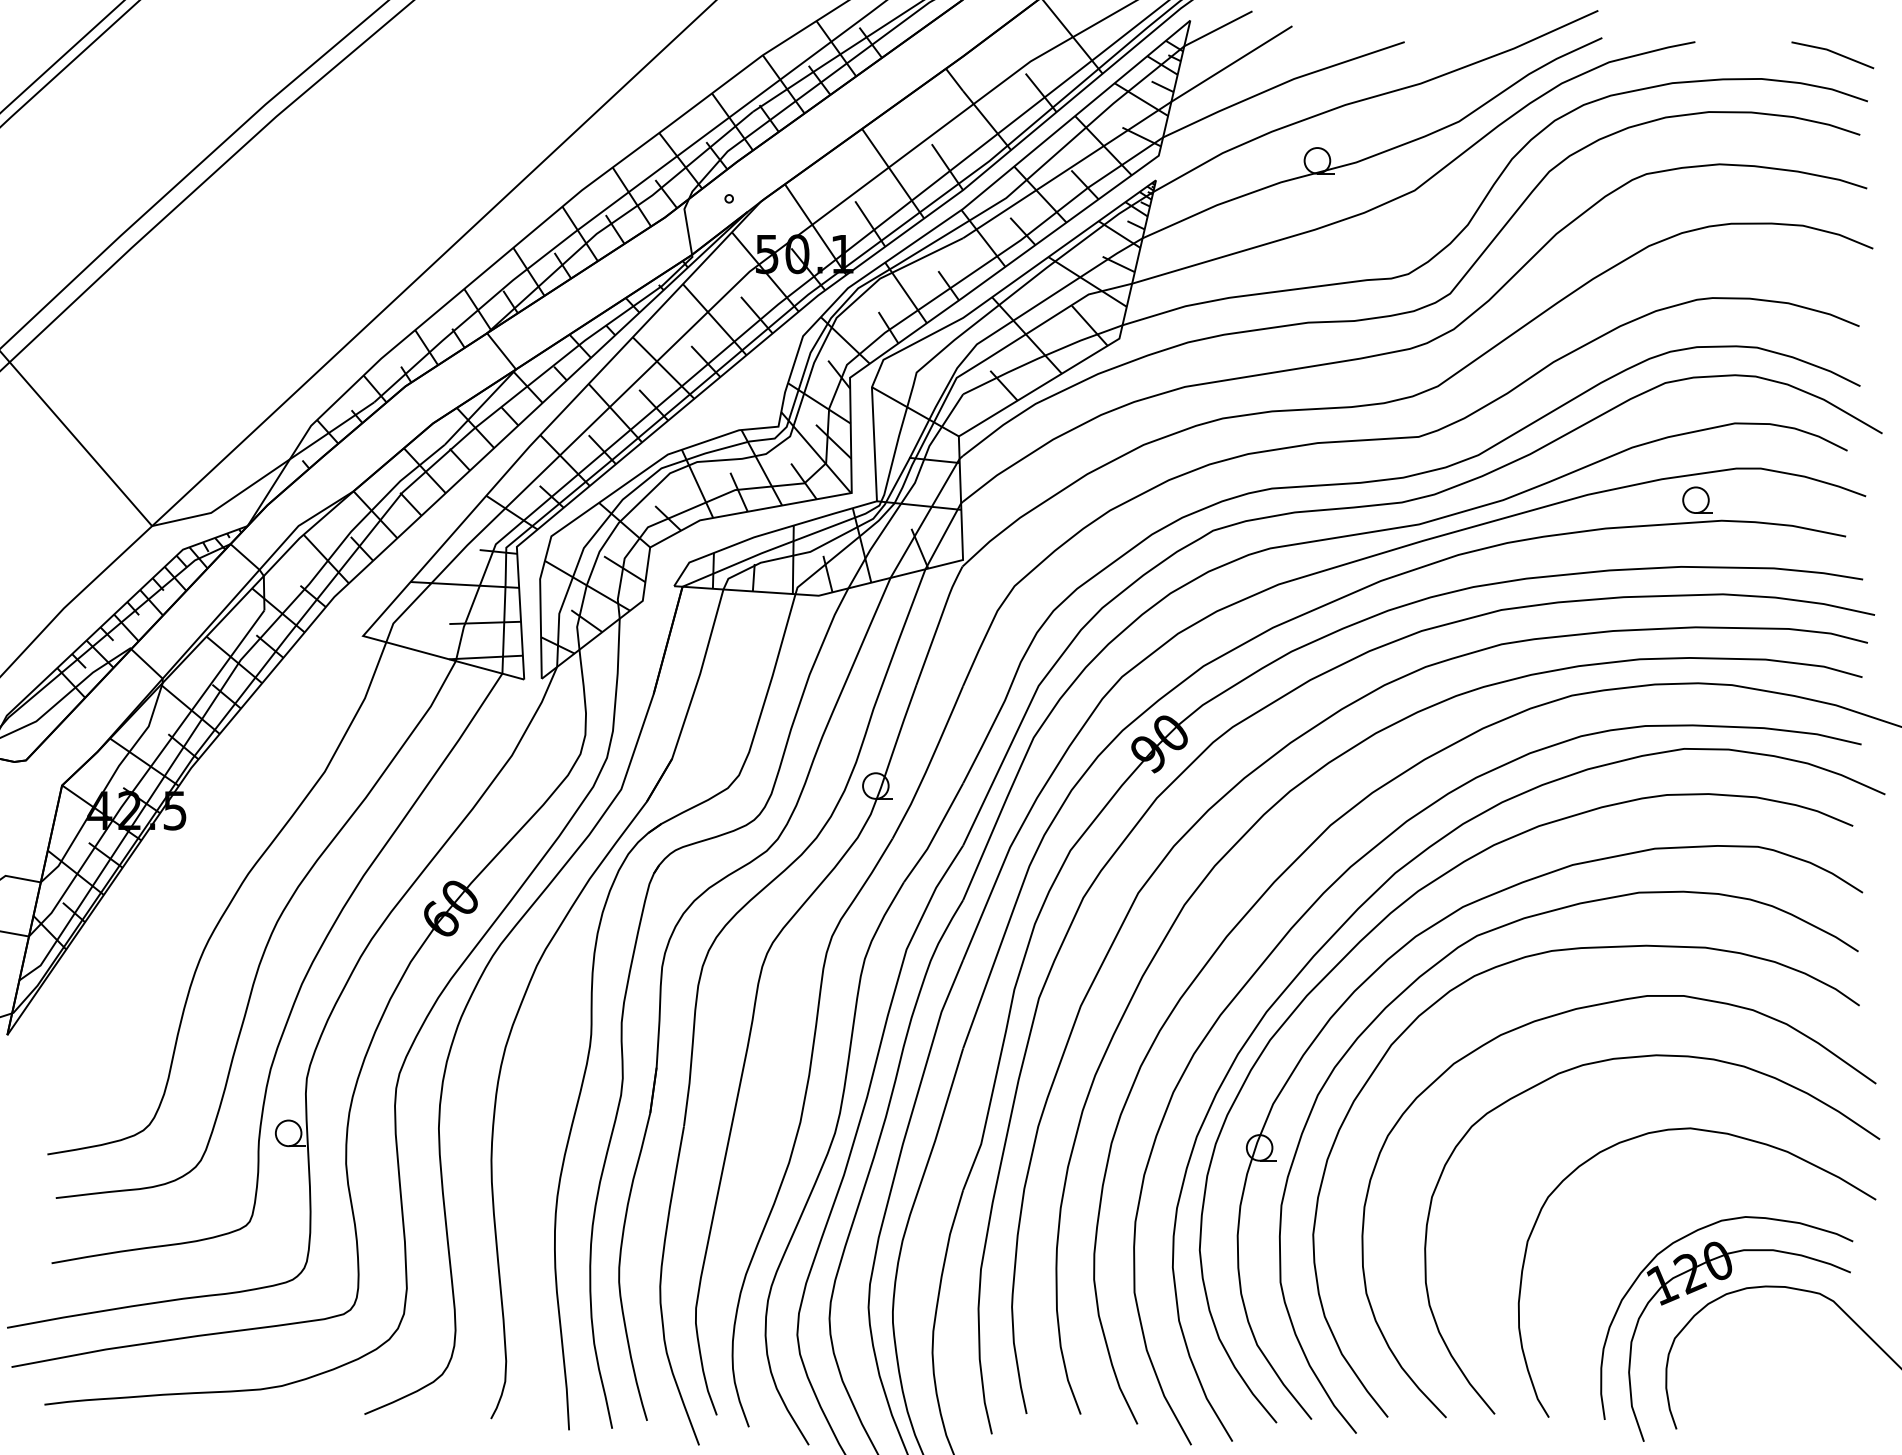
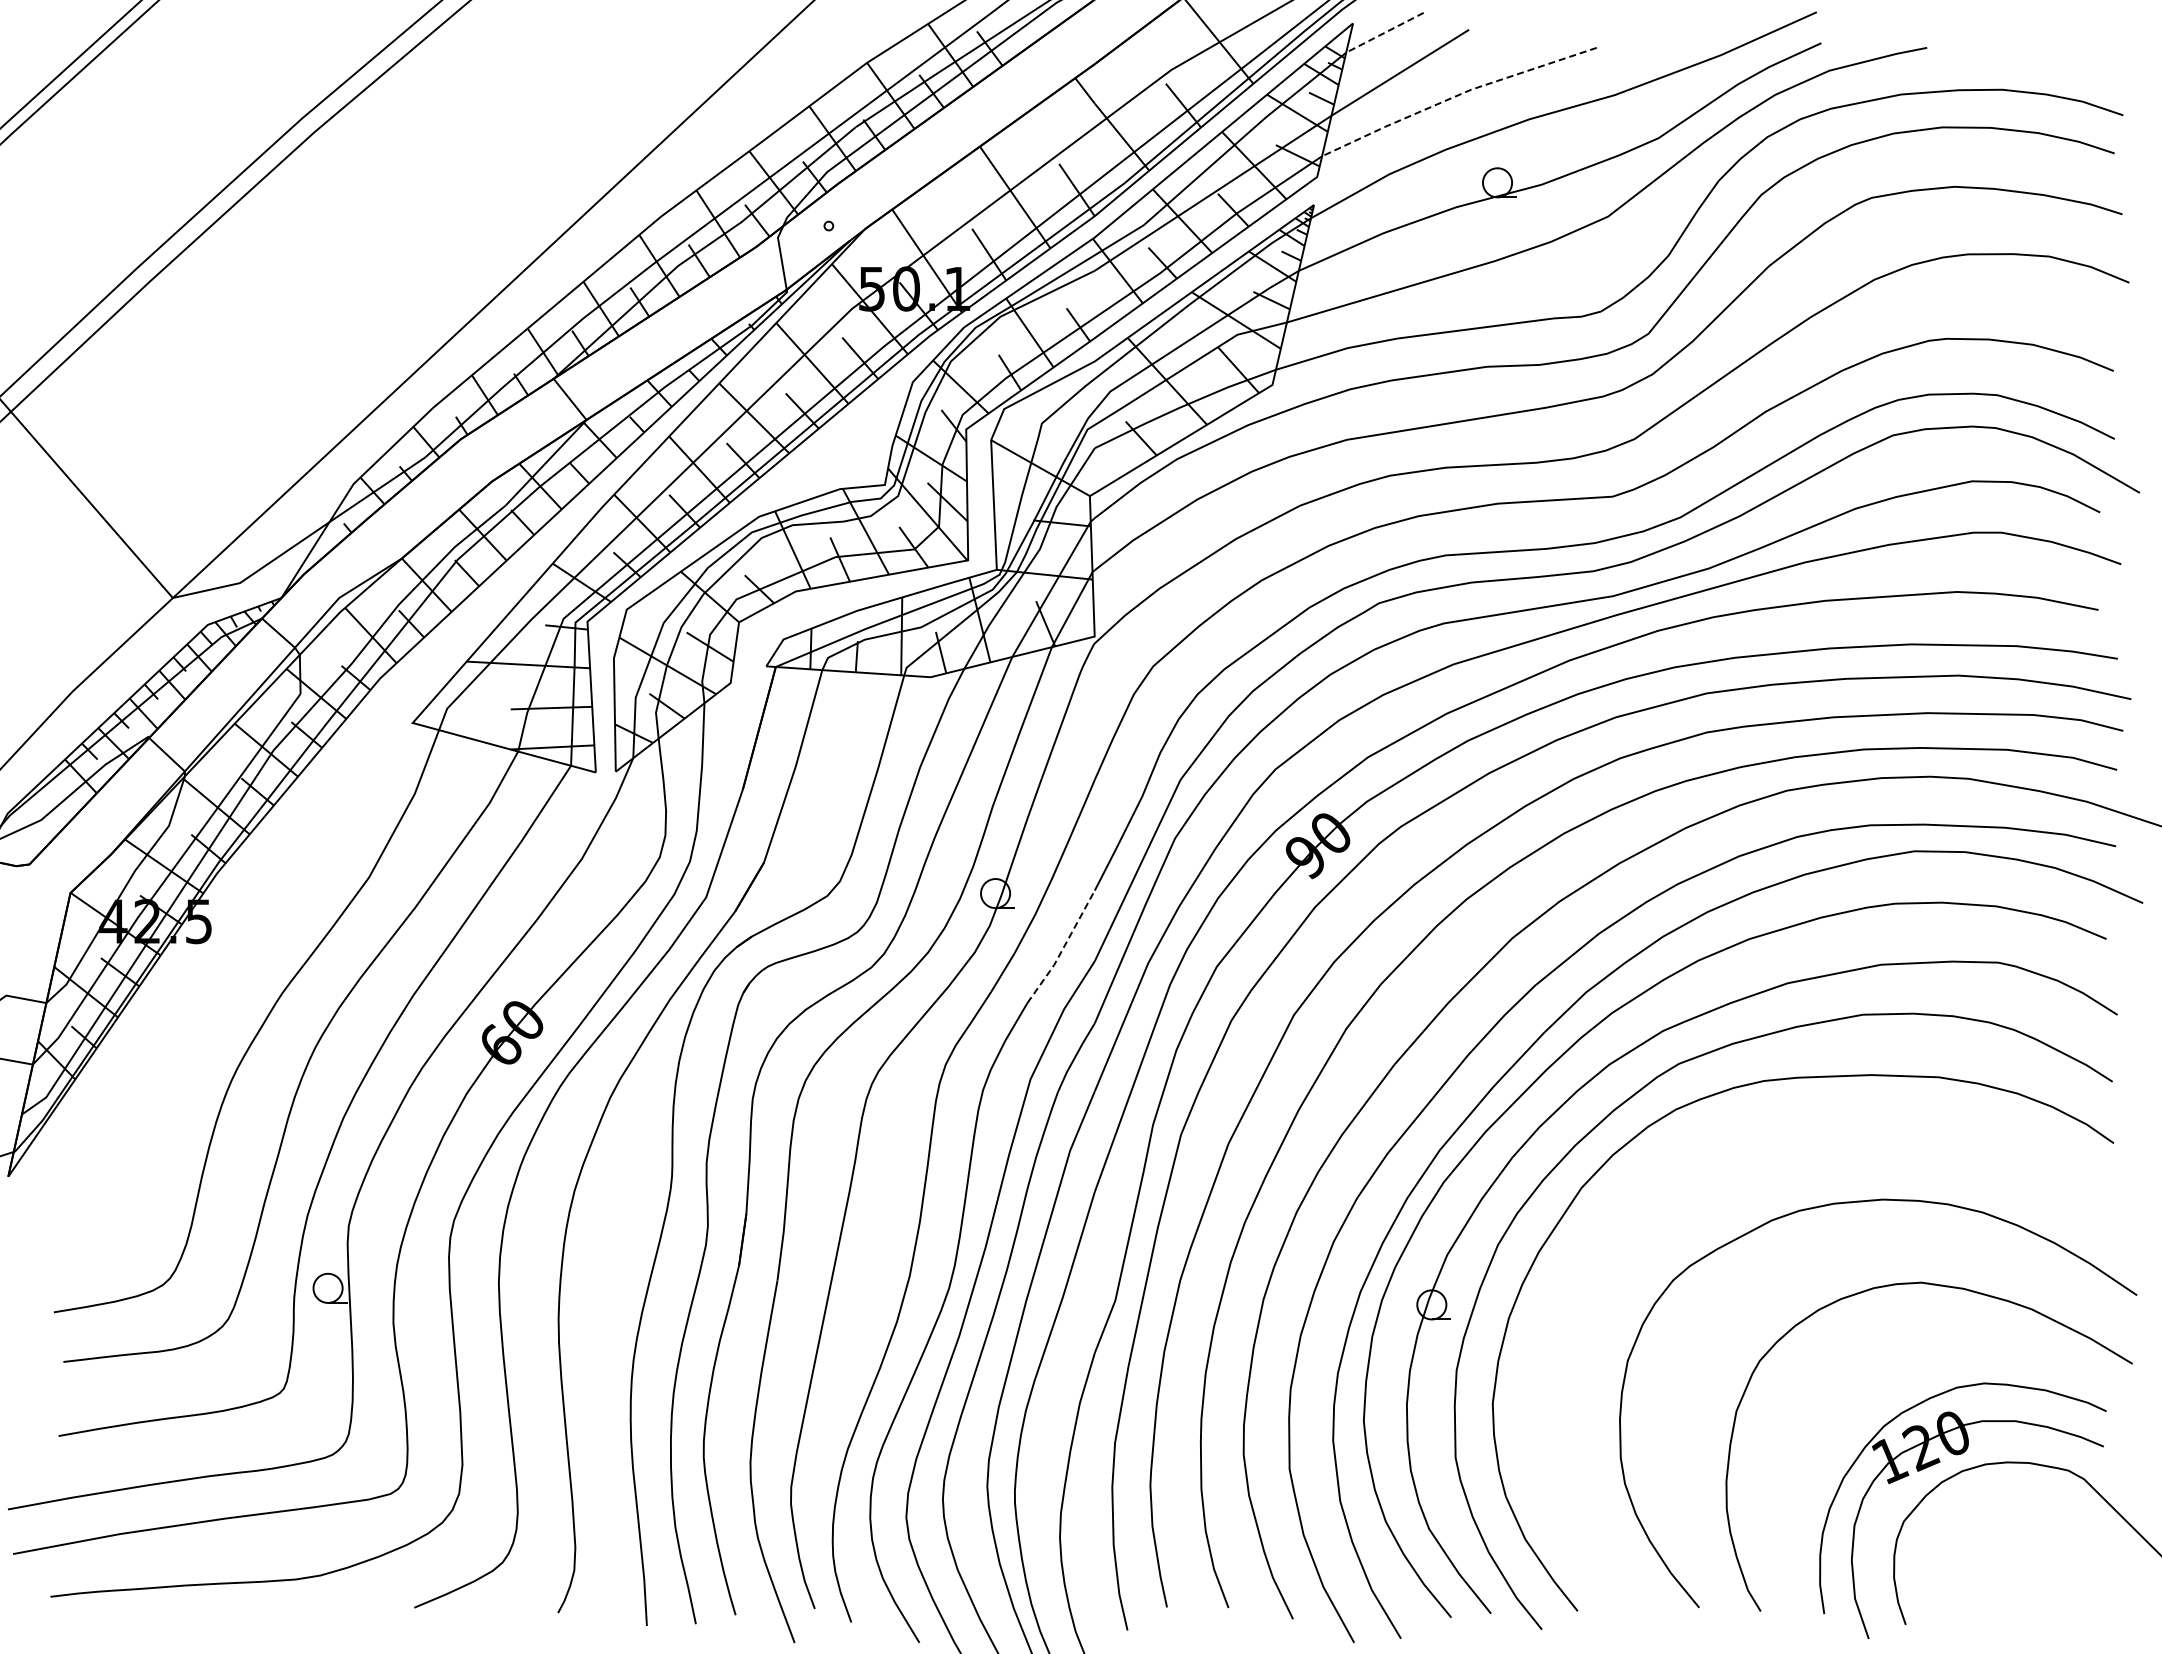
line: (1217, 28) -> (1384, 32), solid -> dashed
line: (1832, 53) -> (2083, 60), removed
line: (1281, 84) -> (1456, 96), solid -> dashed
part: (1697, 500) -> (1929, 568), removed
line: (935, 834) -> (1063, 948), solid -> dashed
curve: (1563, 1013) -> (1777, 1152), removed

